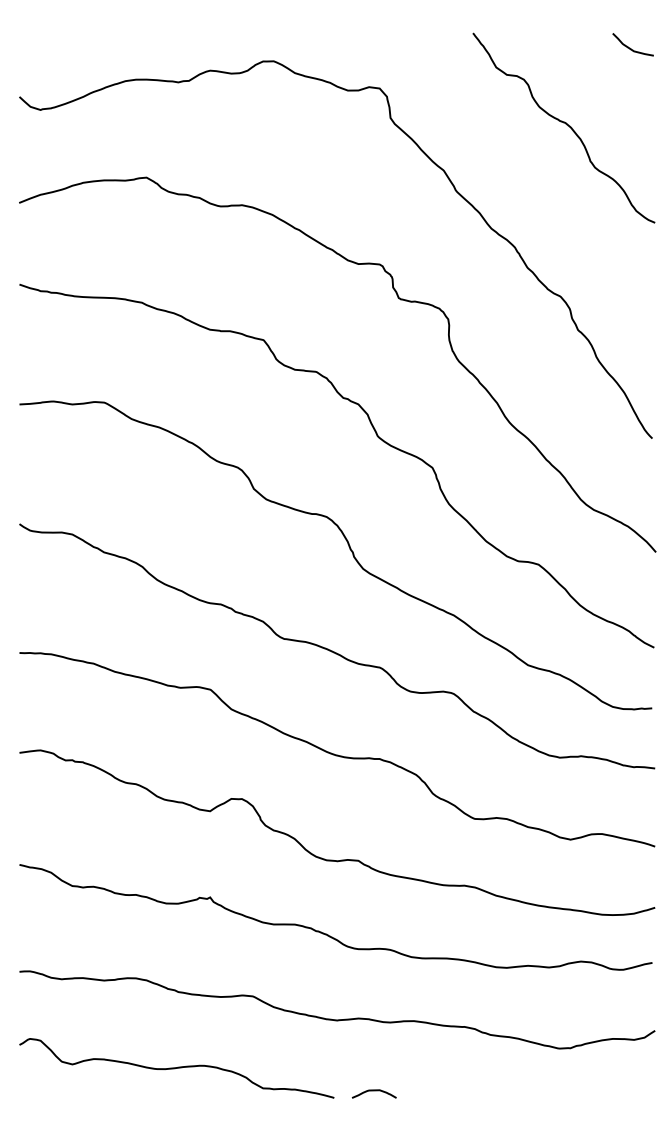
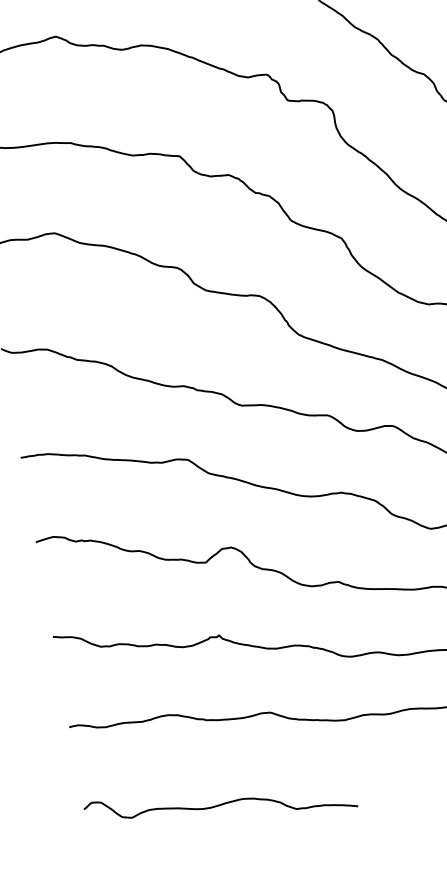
curve: (176, 1068) -> (220, 805), moved
curve: (373, 1091) -> (386, 774), removed

